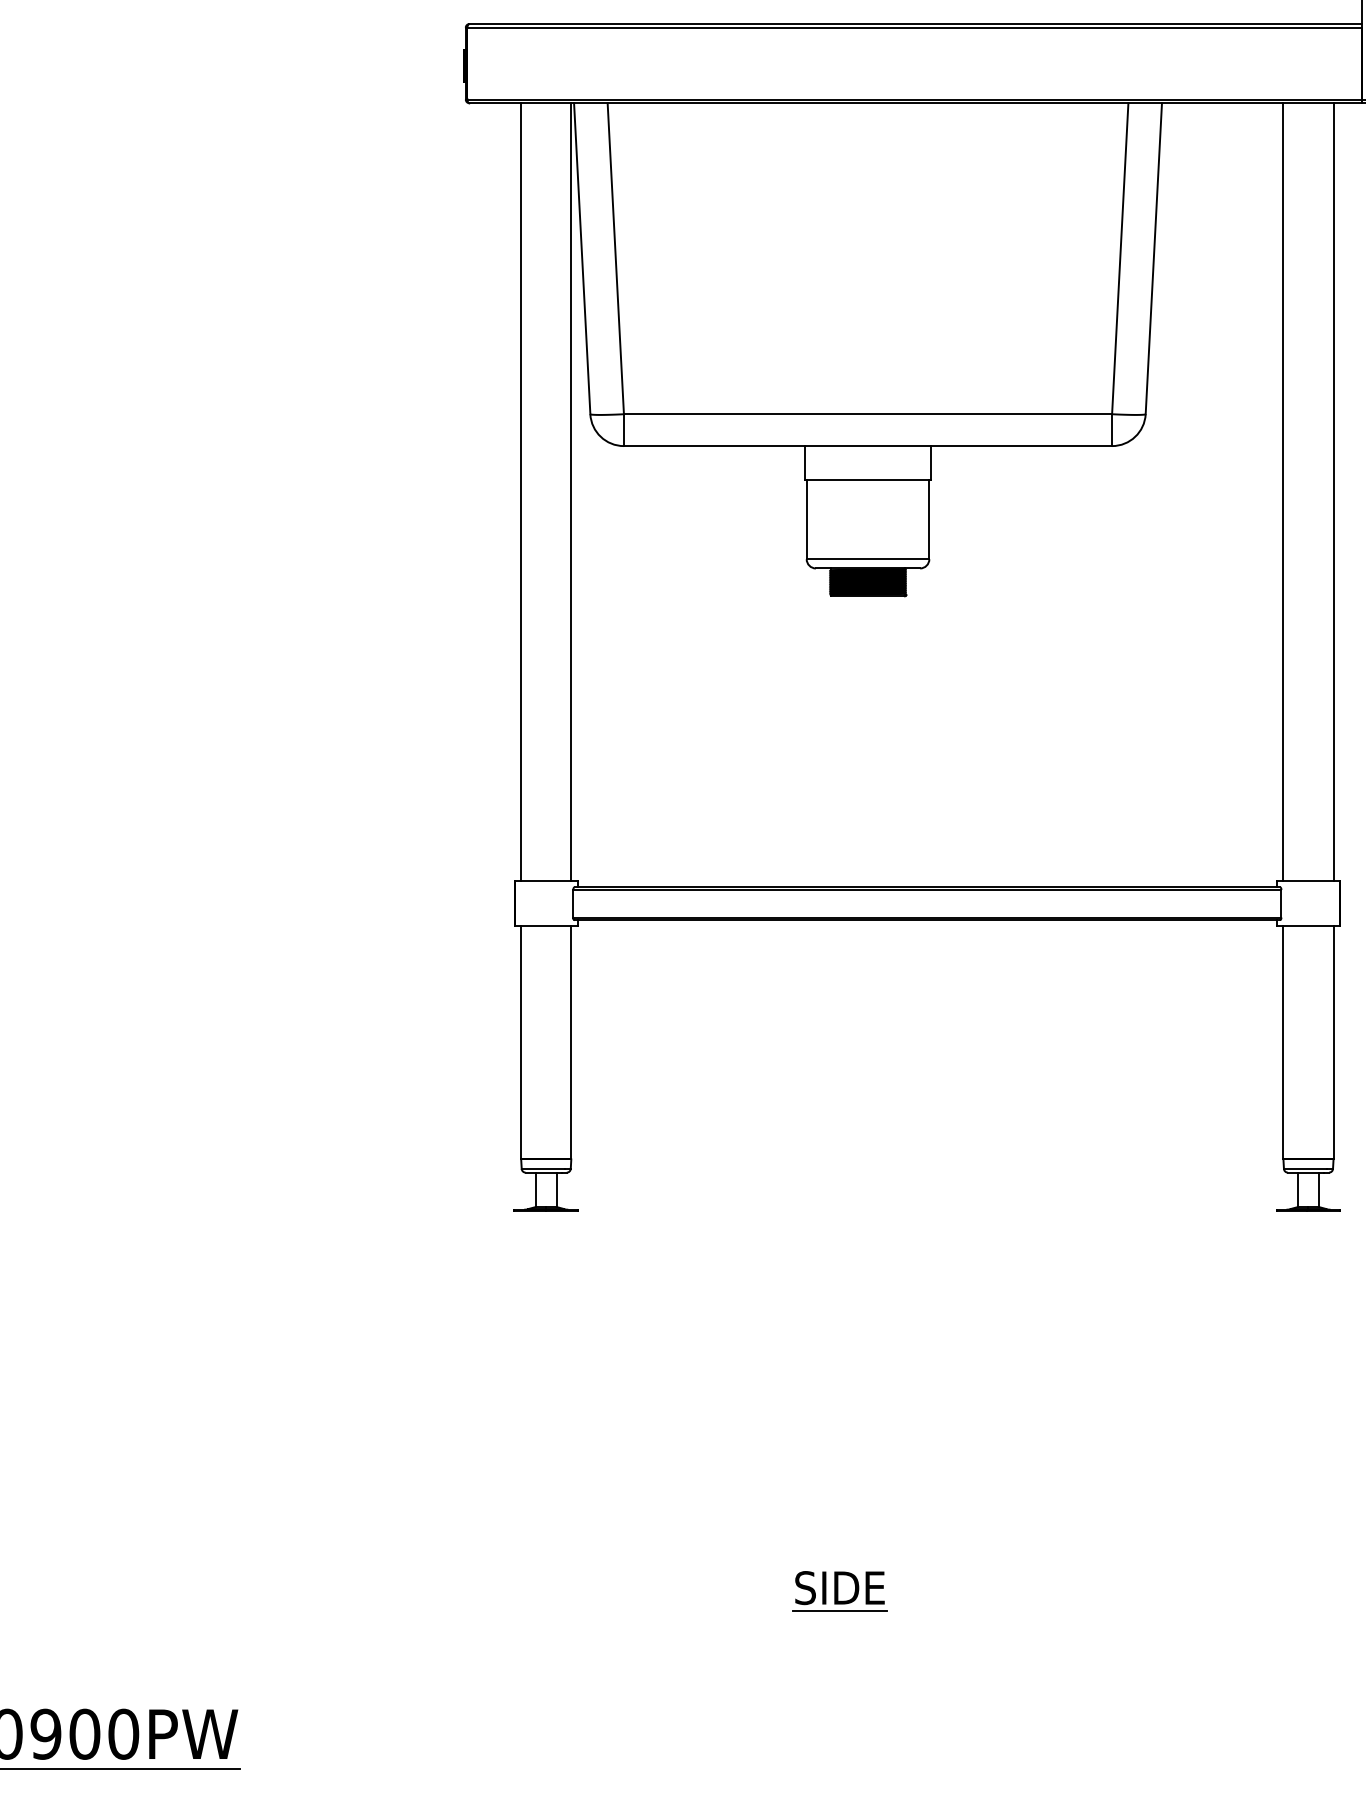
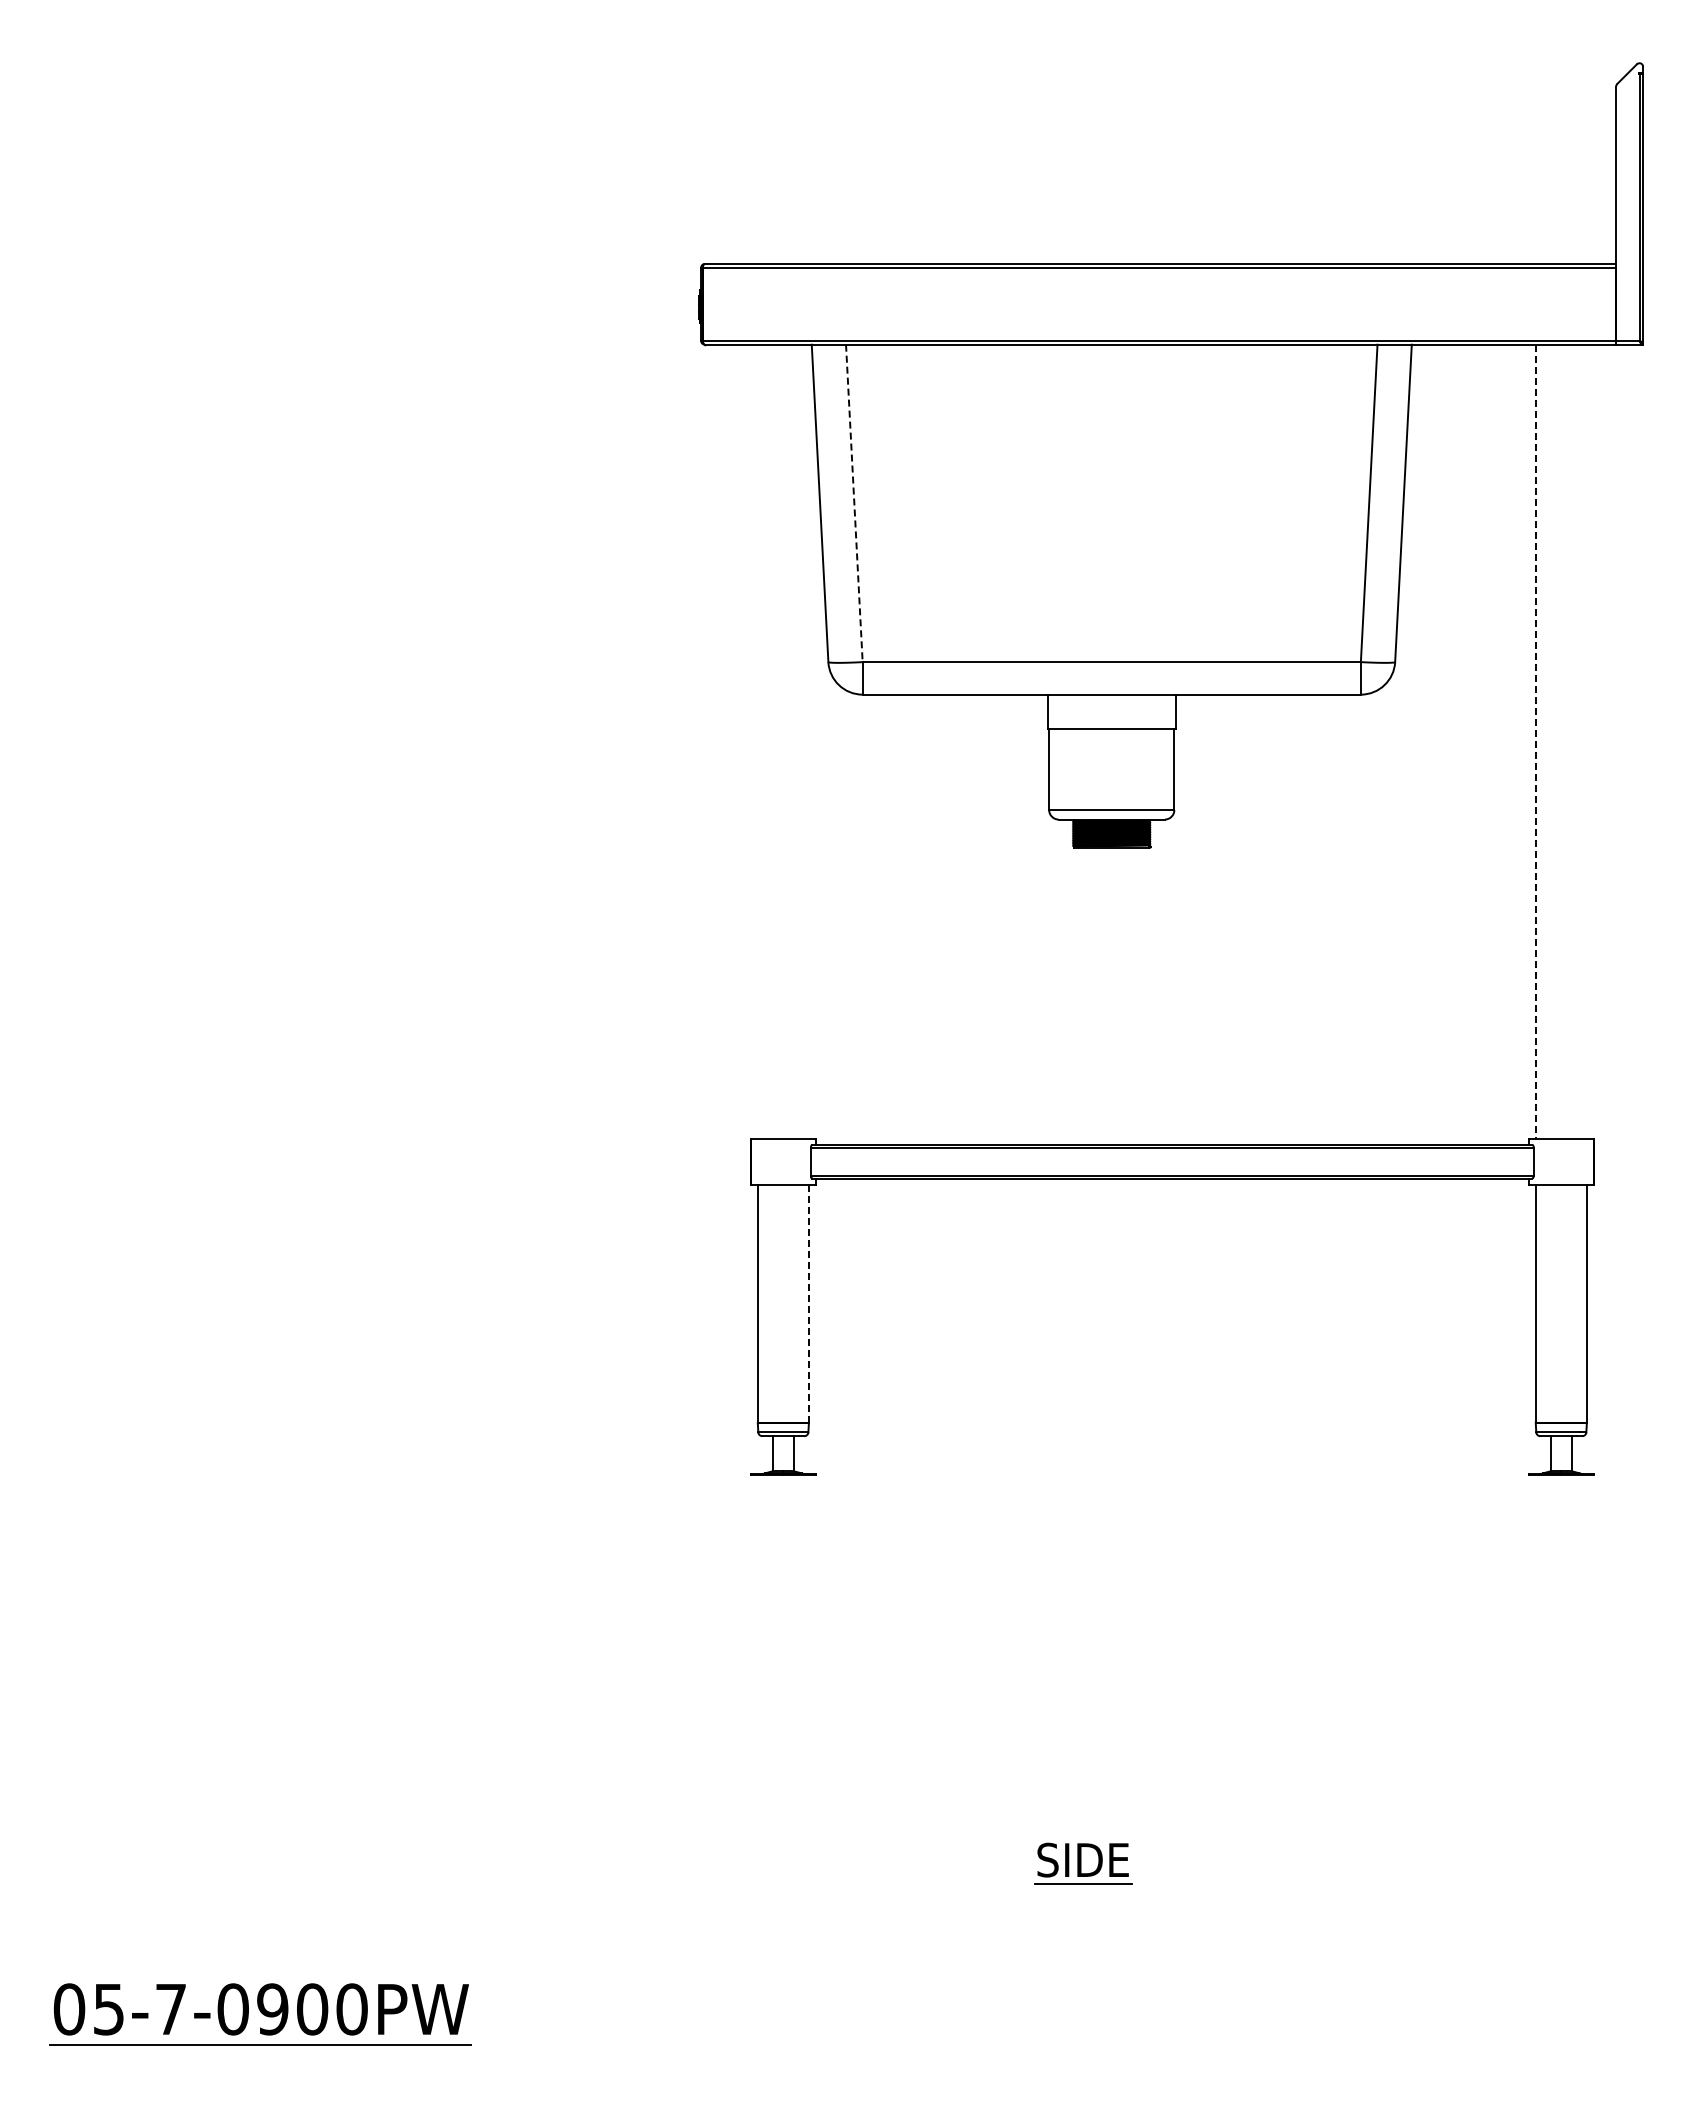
line: (615, 258) -> (854, 503), solid -> dashed
line: (520, 491) -> (757, 741), removed
line: (570, 491) -> (808, 741), removed
line: (1333, 491) -> (1586, 741), removed
line: (1283, 492) -> (1535, 742), solid -> dashed
line: (570, 1042) -> (808, 1303), solid -> dashed

